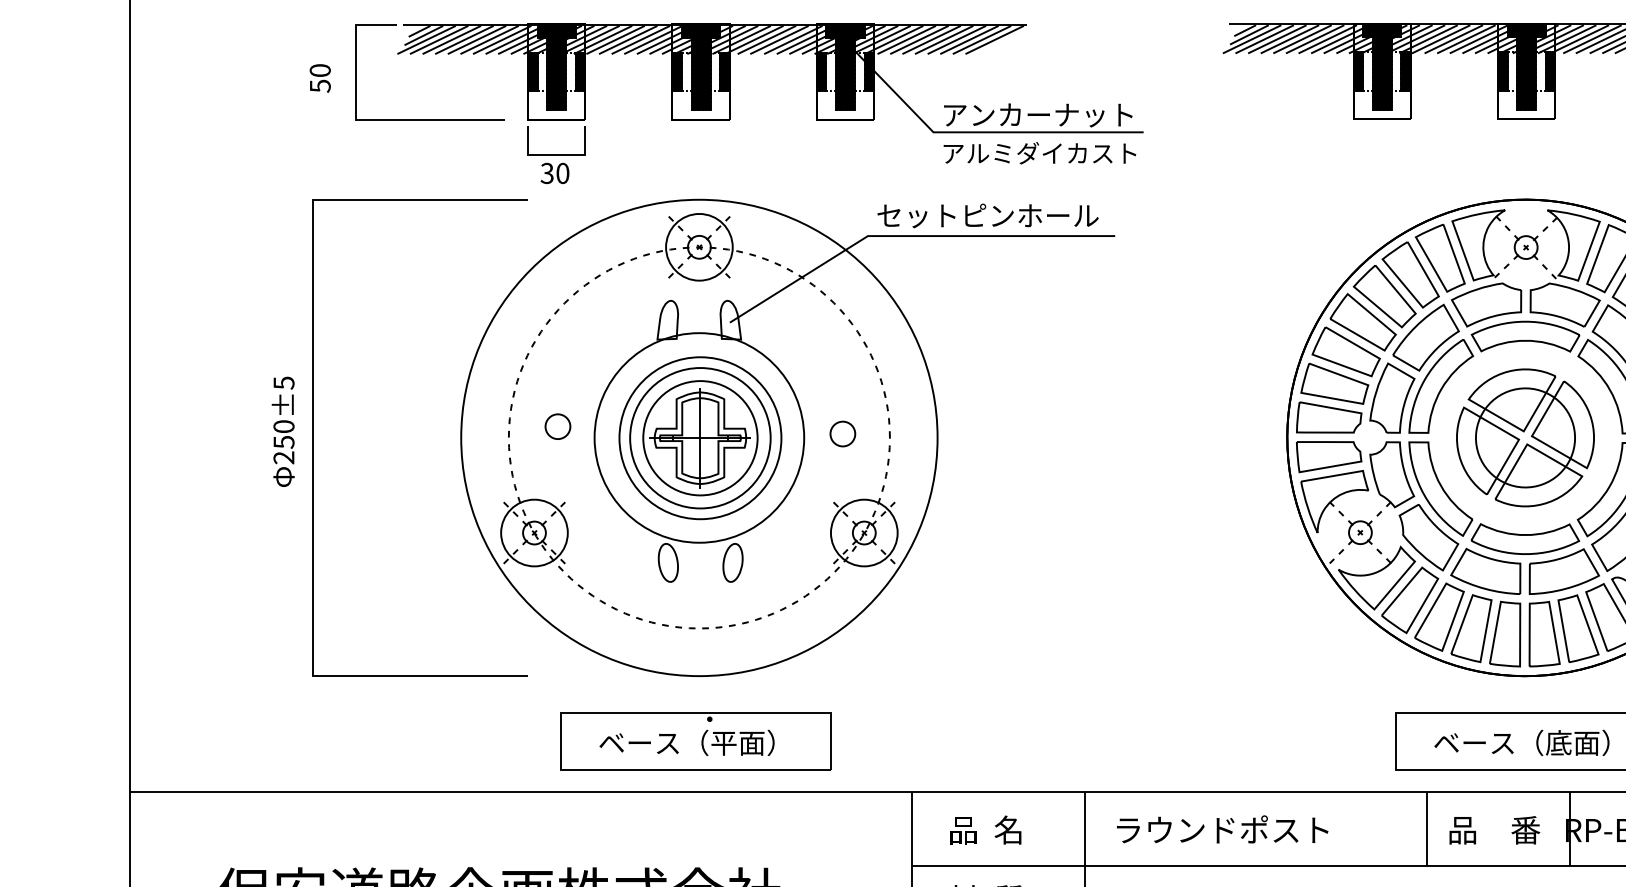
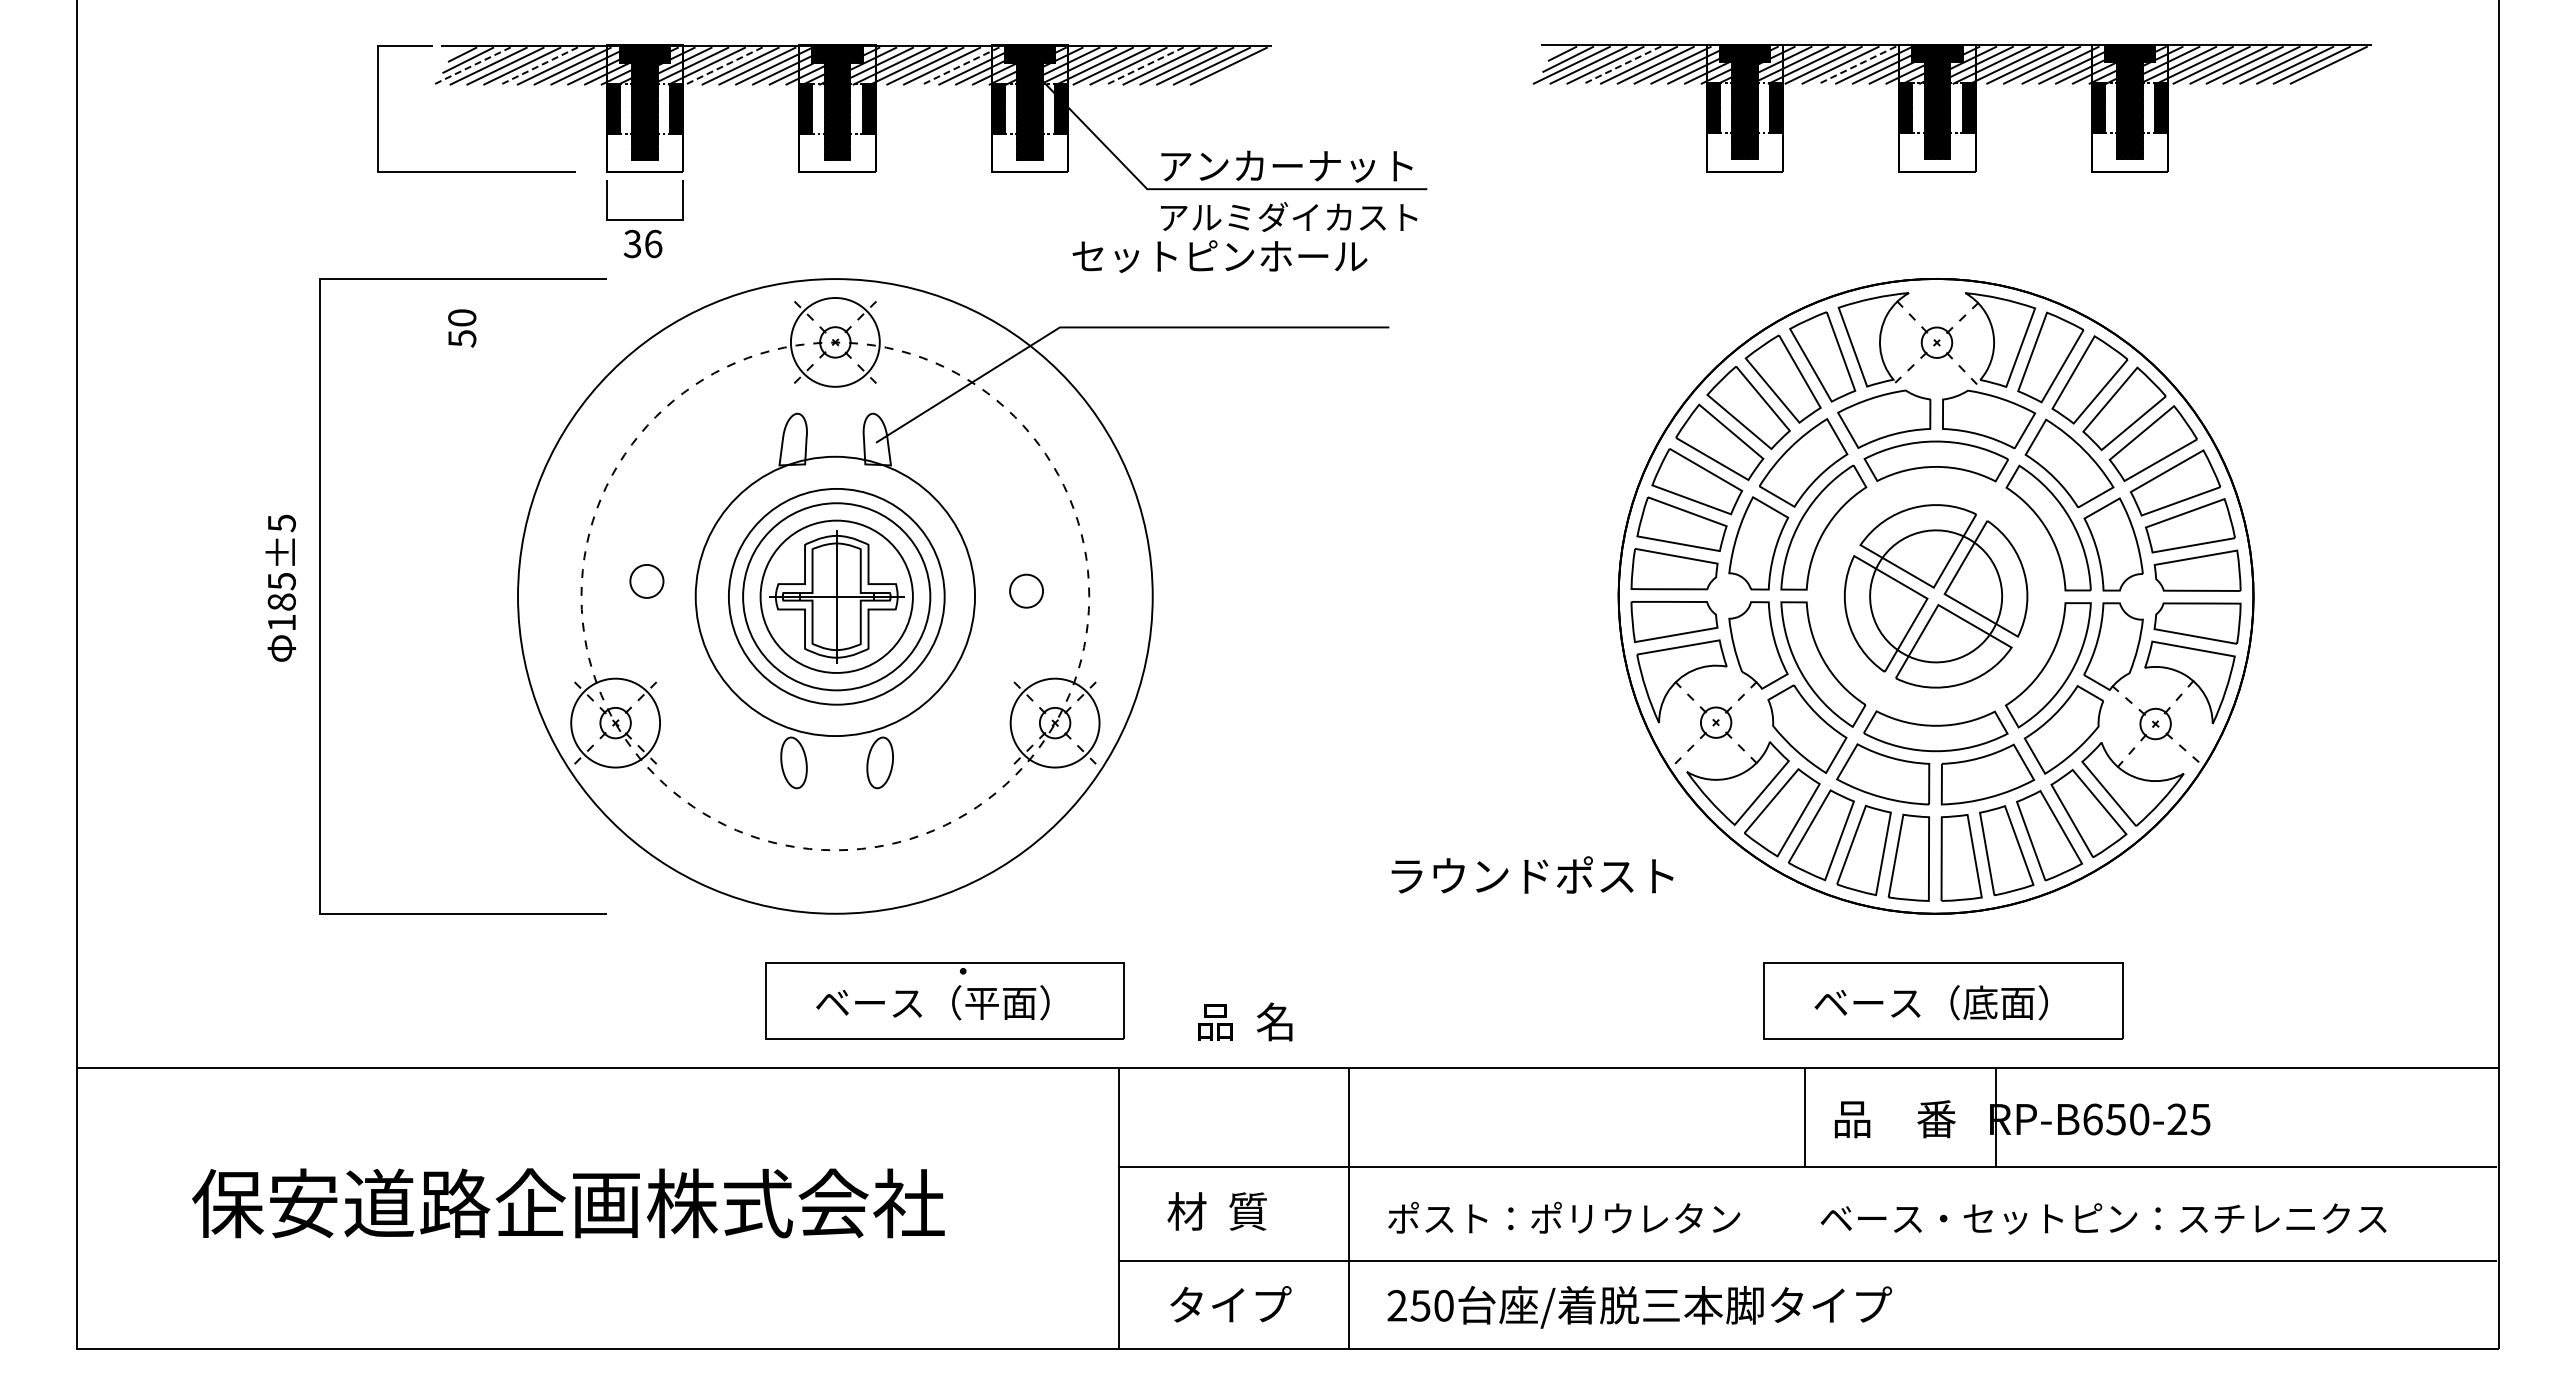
line: (1289, 39) -> (1621, 65), solid -> dashed
line: (1465, 39) -> (1856, 65), solid -> dashed
line: (426, 40) -> (471, 66), solid -> dashed
line: (476, 40) -> (538, 66), solid -> dashed
line: (615, 40) -> (723, 66), solid -> dashed
line: (793, 40) -> (960, 66), solid -> dashed
line: (931, 40) -> (1144, 66), solid -> dashed
text: (320, 78) -> (462, 328), moved
text: (562, 173) -> (653, 243), 30 -> 36
text: (987, 215) -> (1219, 256), moved
text: (283, 441) -> (281, 601), 250±5 -> 185±5
part: (695, 741) -> (944, 1000), moved
text: (986, 829) -> (1245, 1021), moved
text: (1222, 829) -> (1532, 874), moved

